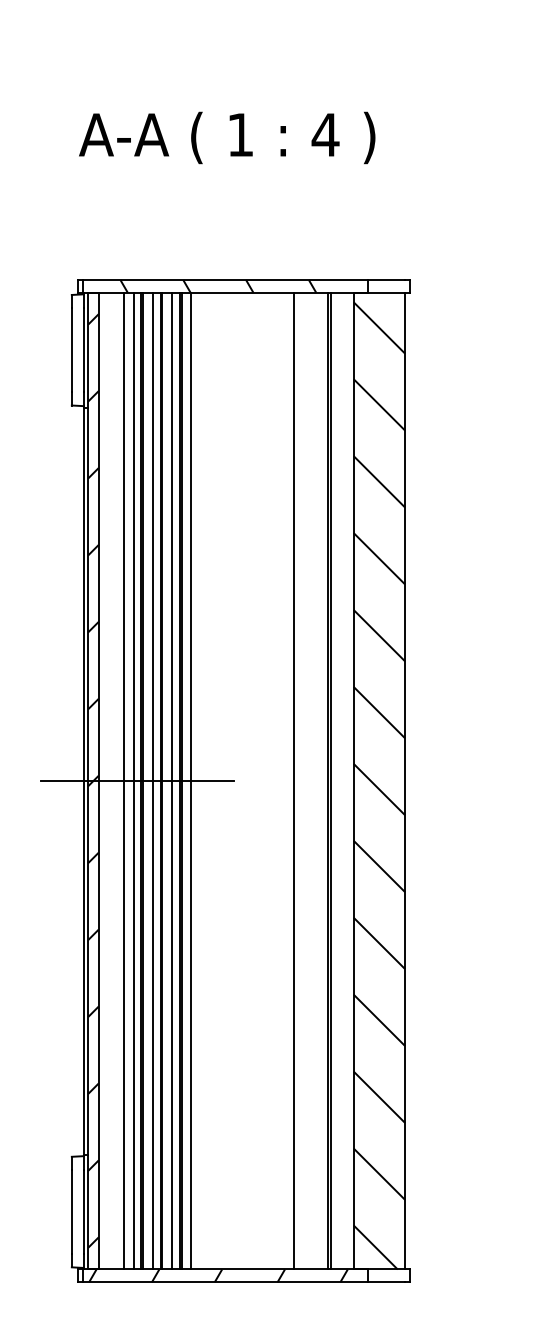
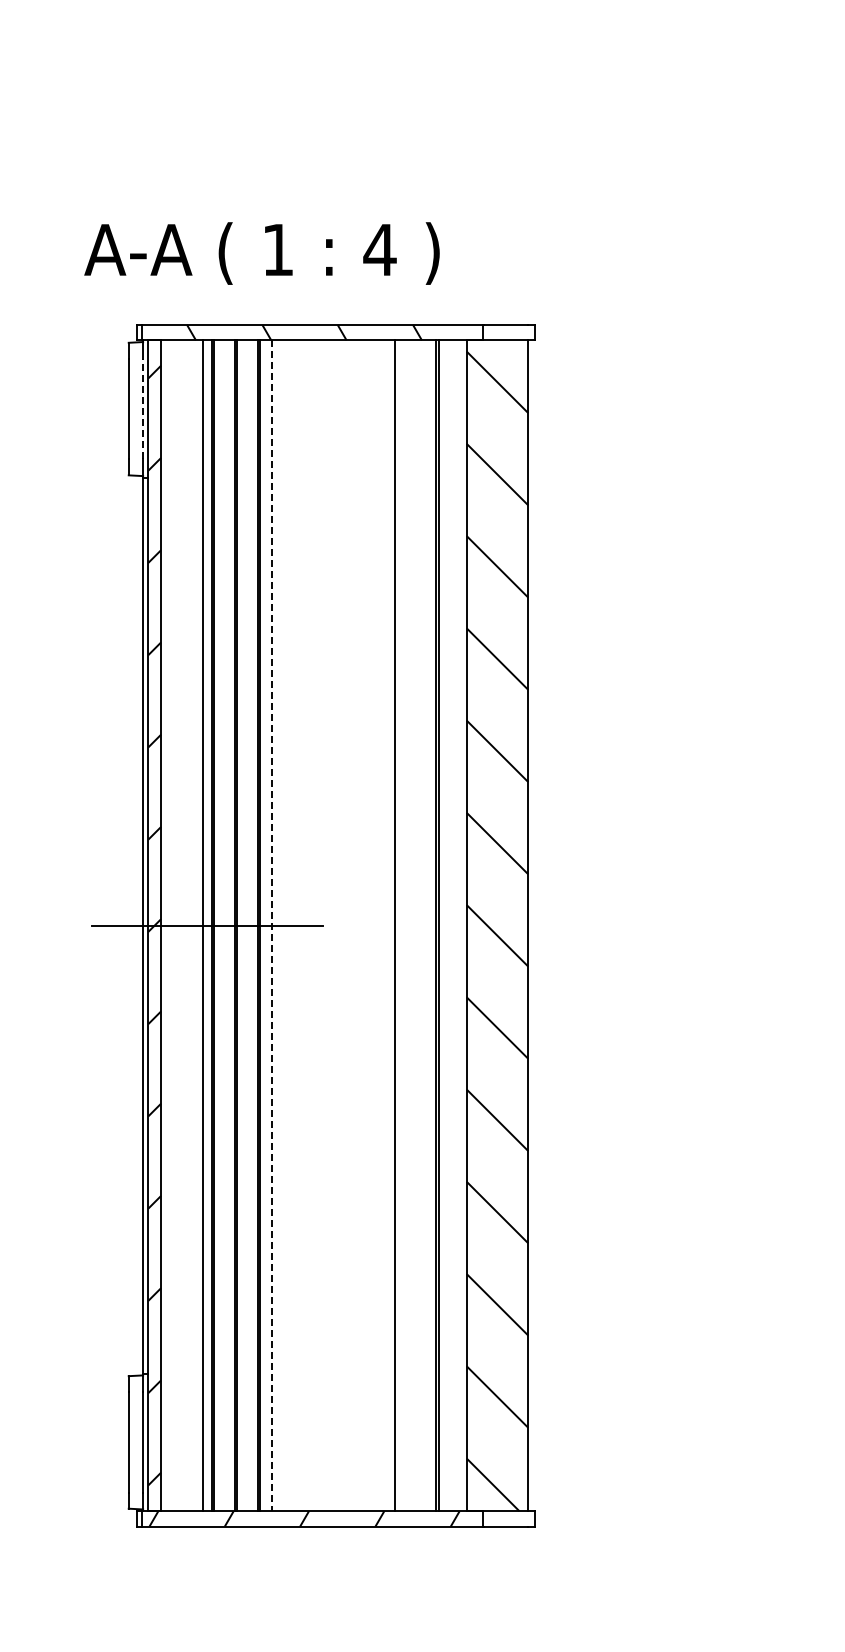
text: (226, 137) -> (261, 253), moved
line: (84, 349) -> (143, 408), solid -> dashed
line: (123, 780) -> (190, 925), removed
line: (152, 780) -> (225, 925), removed
line: (171, 780) -> (248, 925), removed
line: (191, 780) -> (272, 925), solid -> dashed

